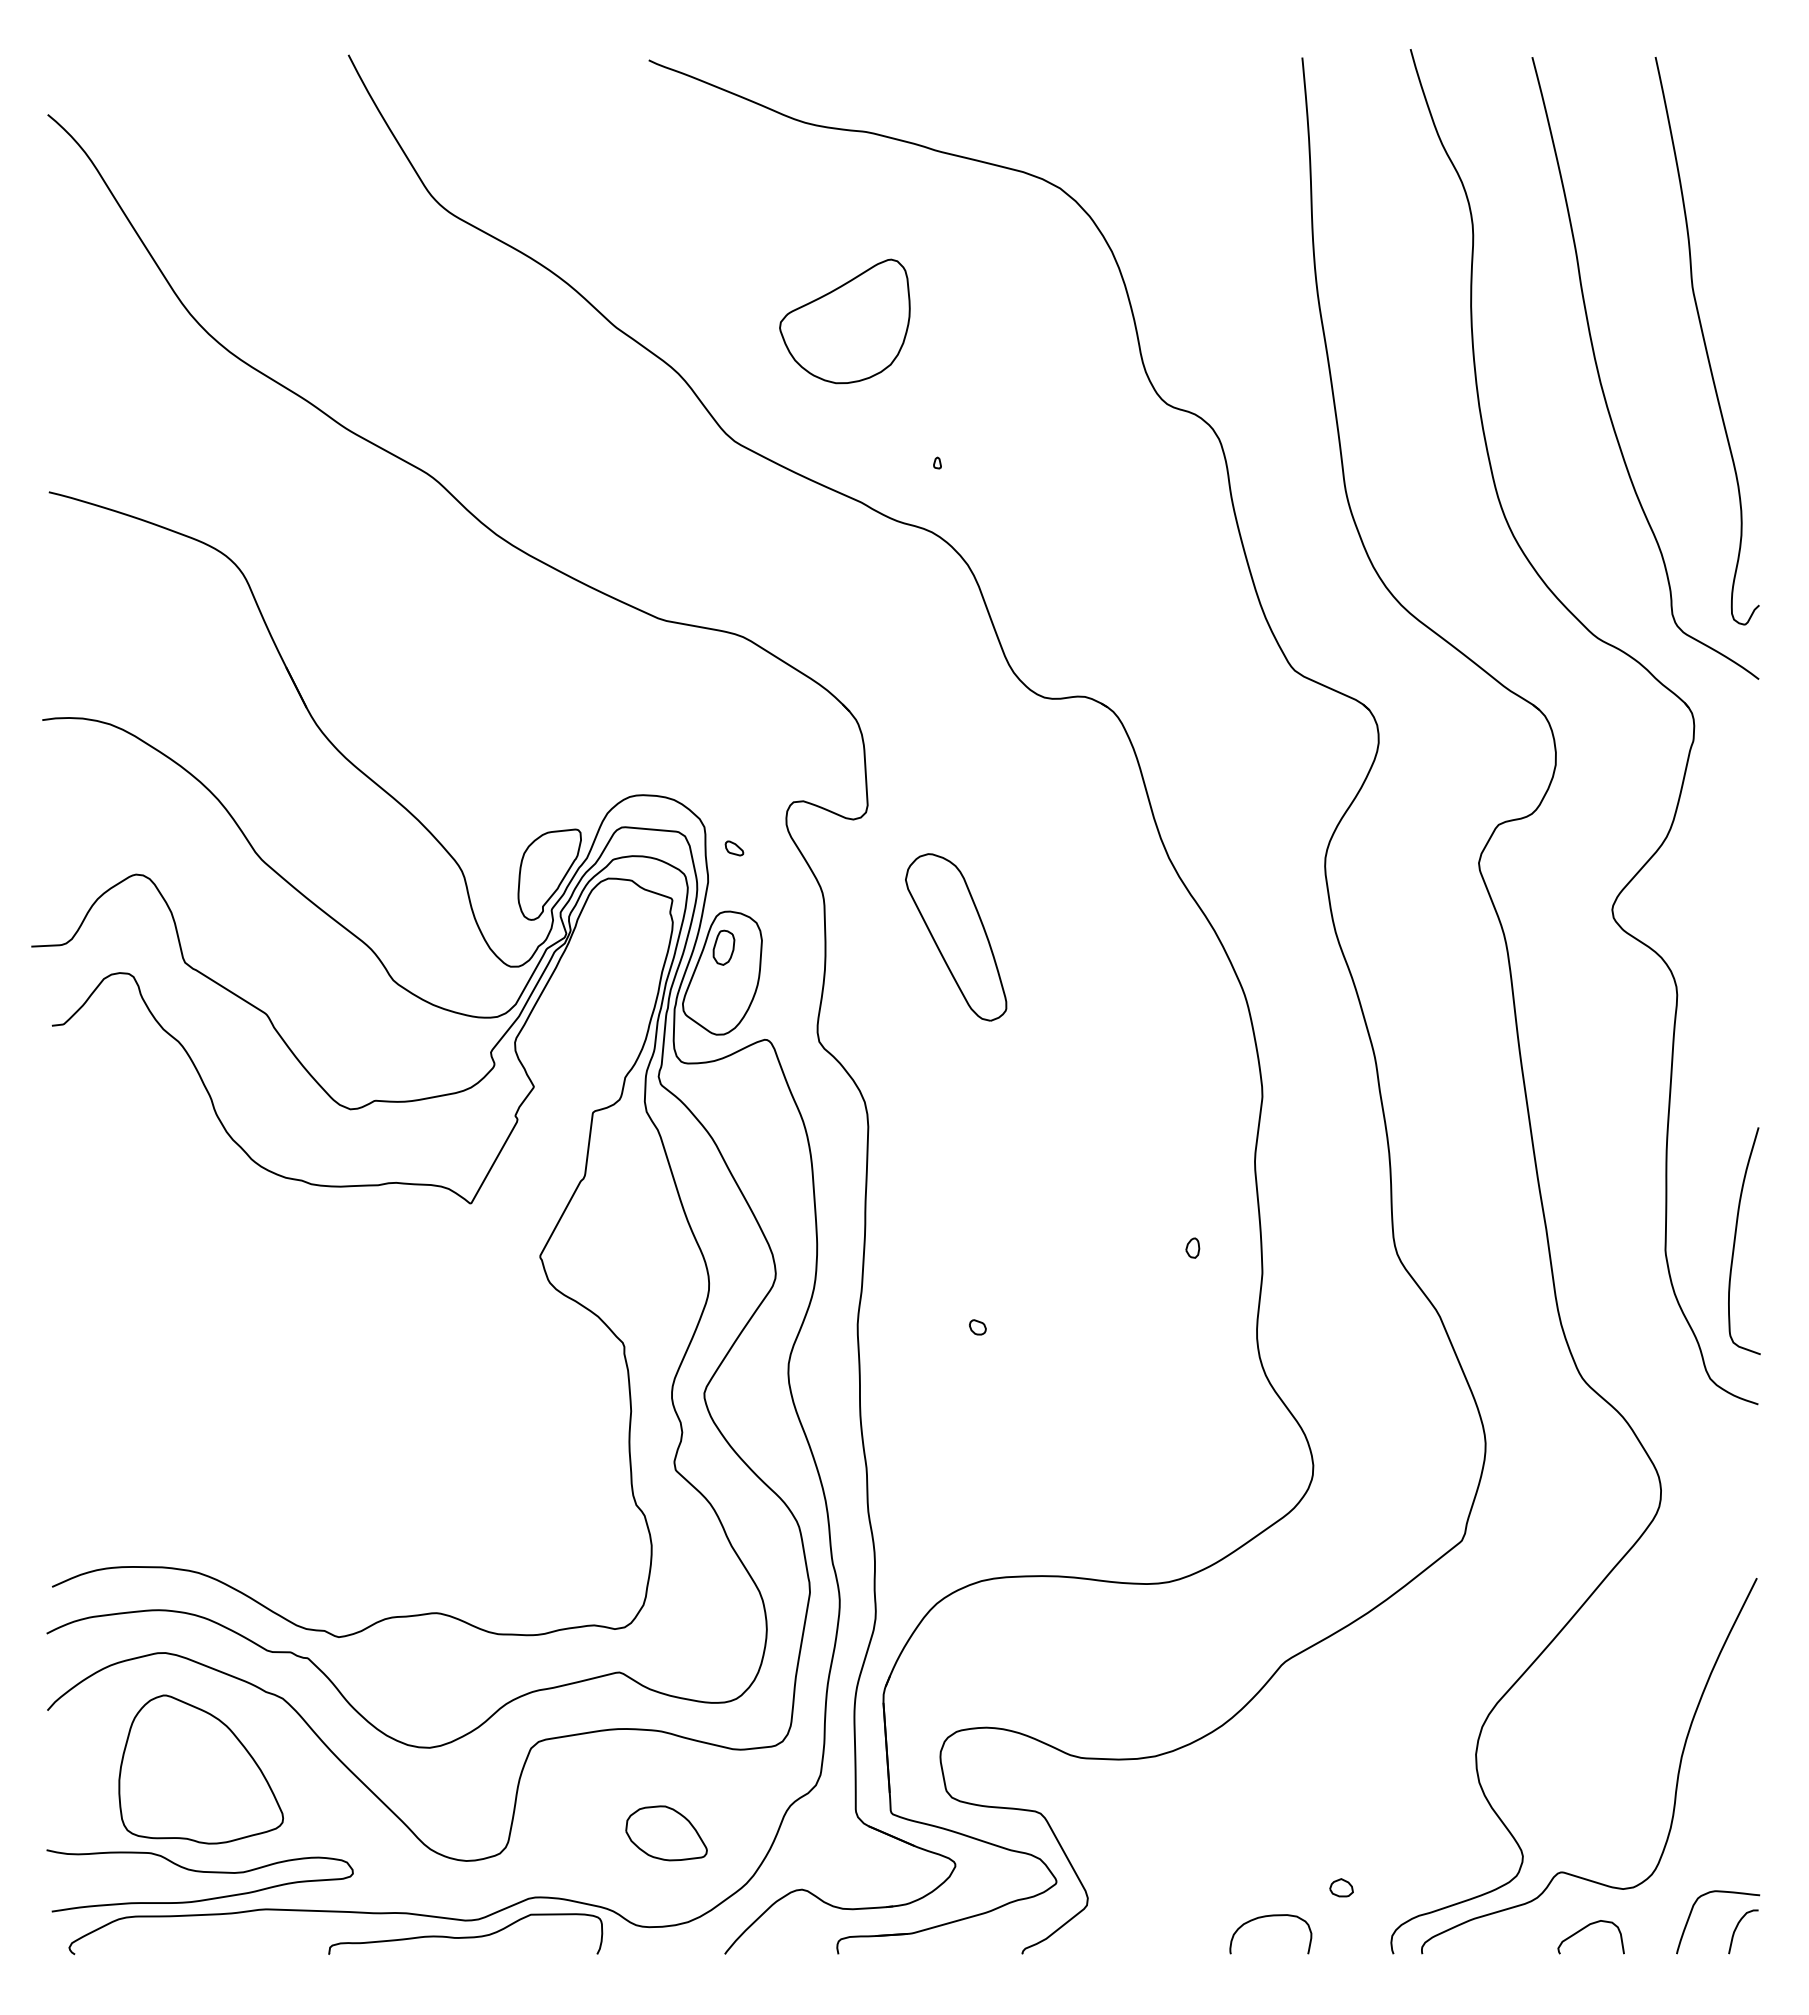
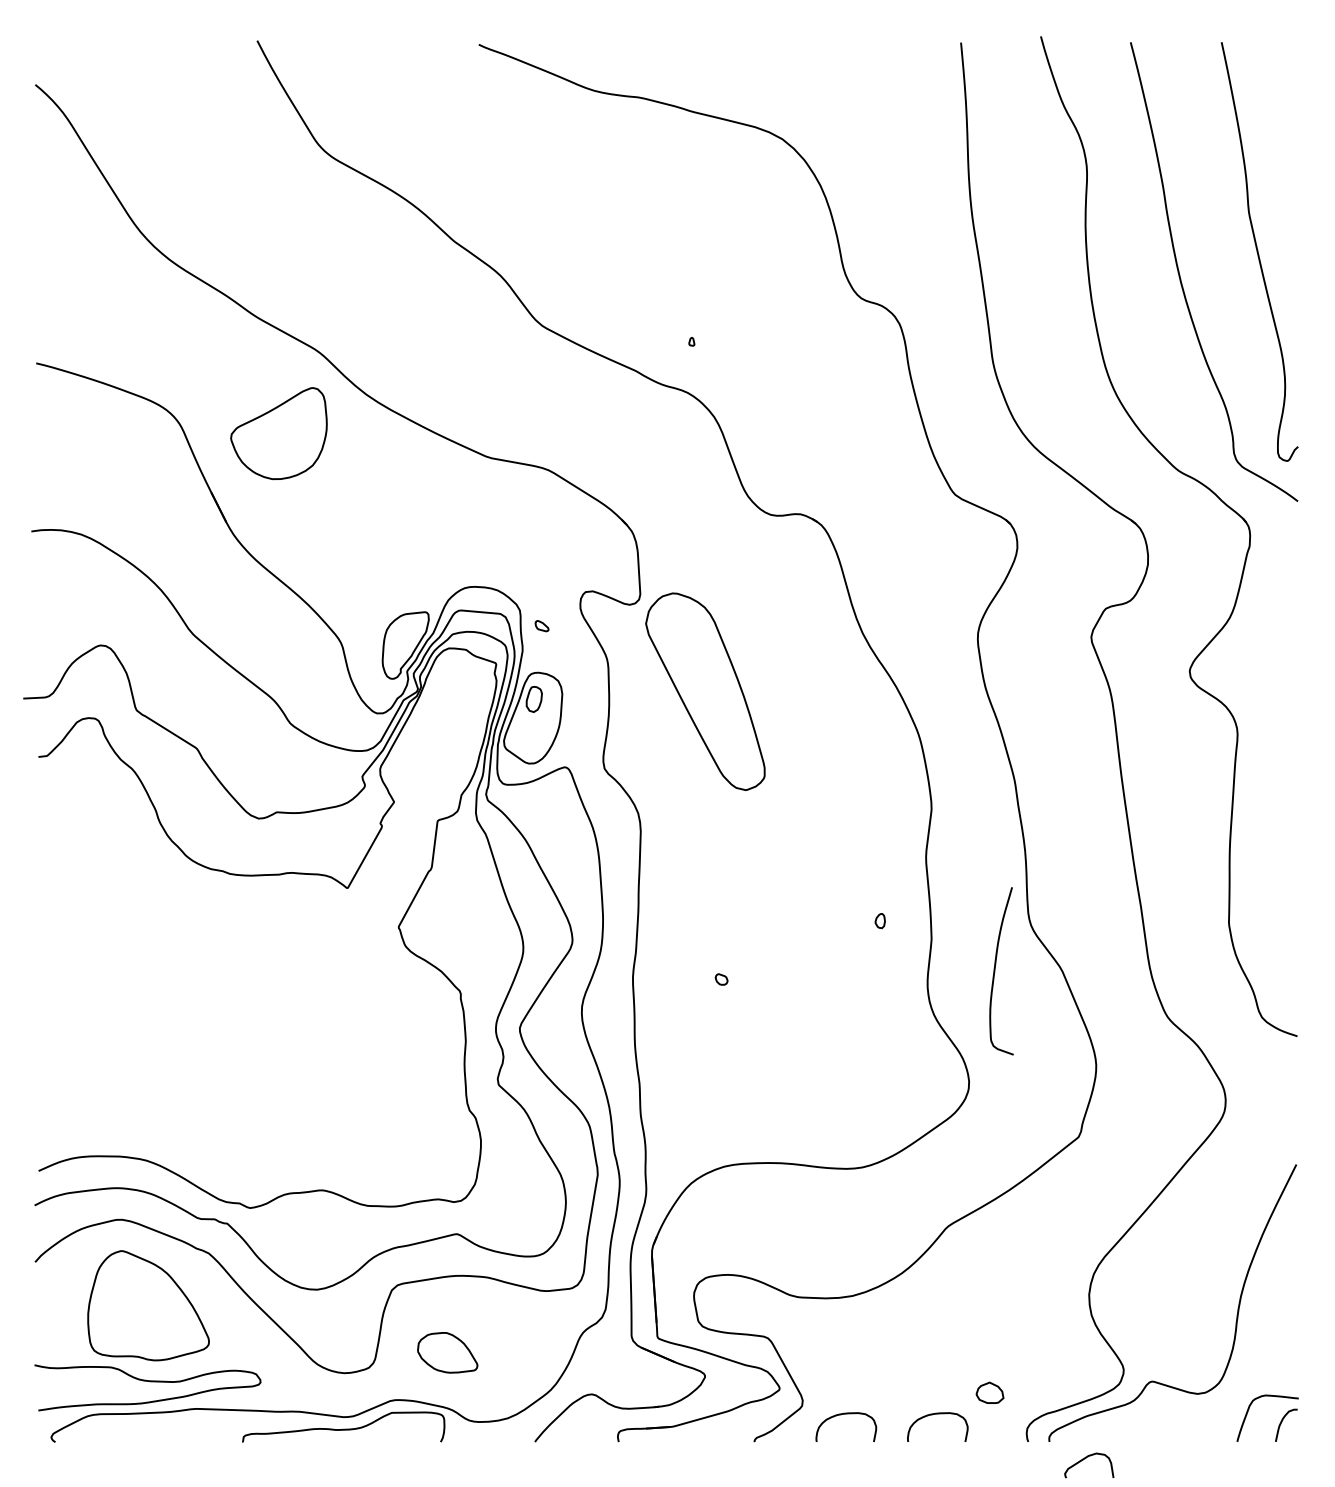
part: (844, 321) -> (278, 433), moved
part: (956, 937) -> (705, 691), size x1.6
curve: (1735, 1241) -> (995, 971), moved
part: (666, 1833) -> (447, 1352), moved
part: (1341, 1887) -> (989, 1392), size x1.6
curve: (1142, 1917) -> (843, 1414), added
curve: (1585, 1928) -> (1085, 1459), moved

